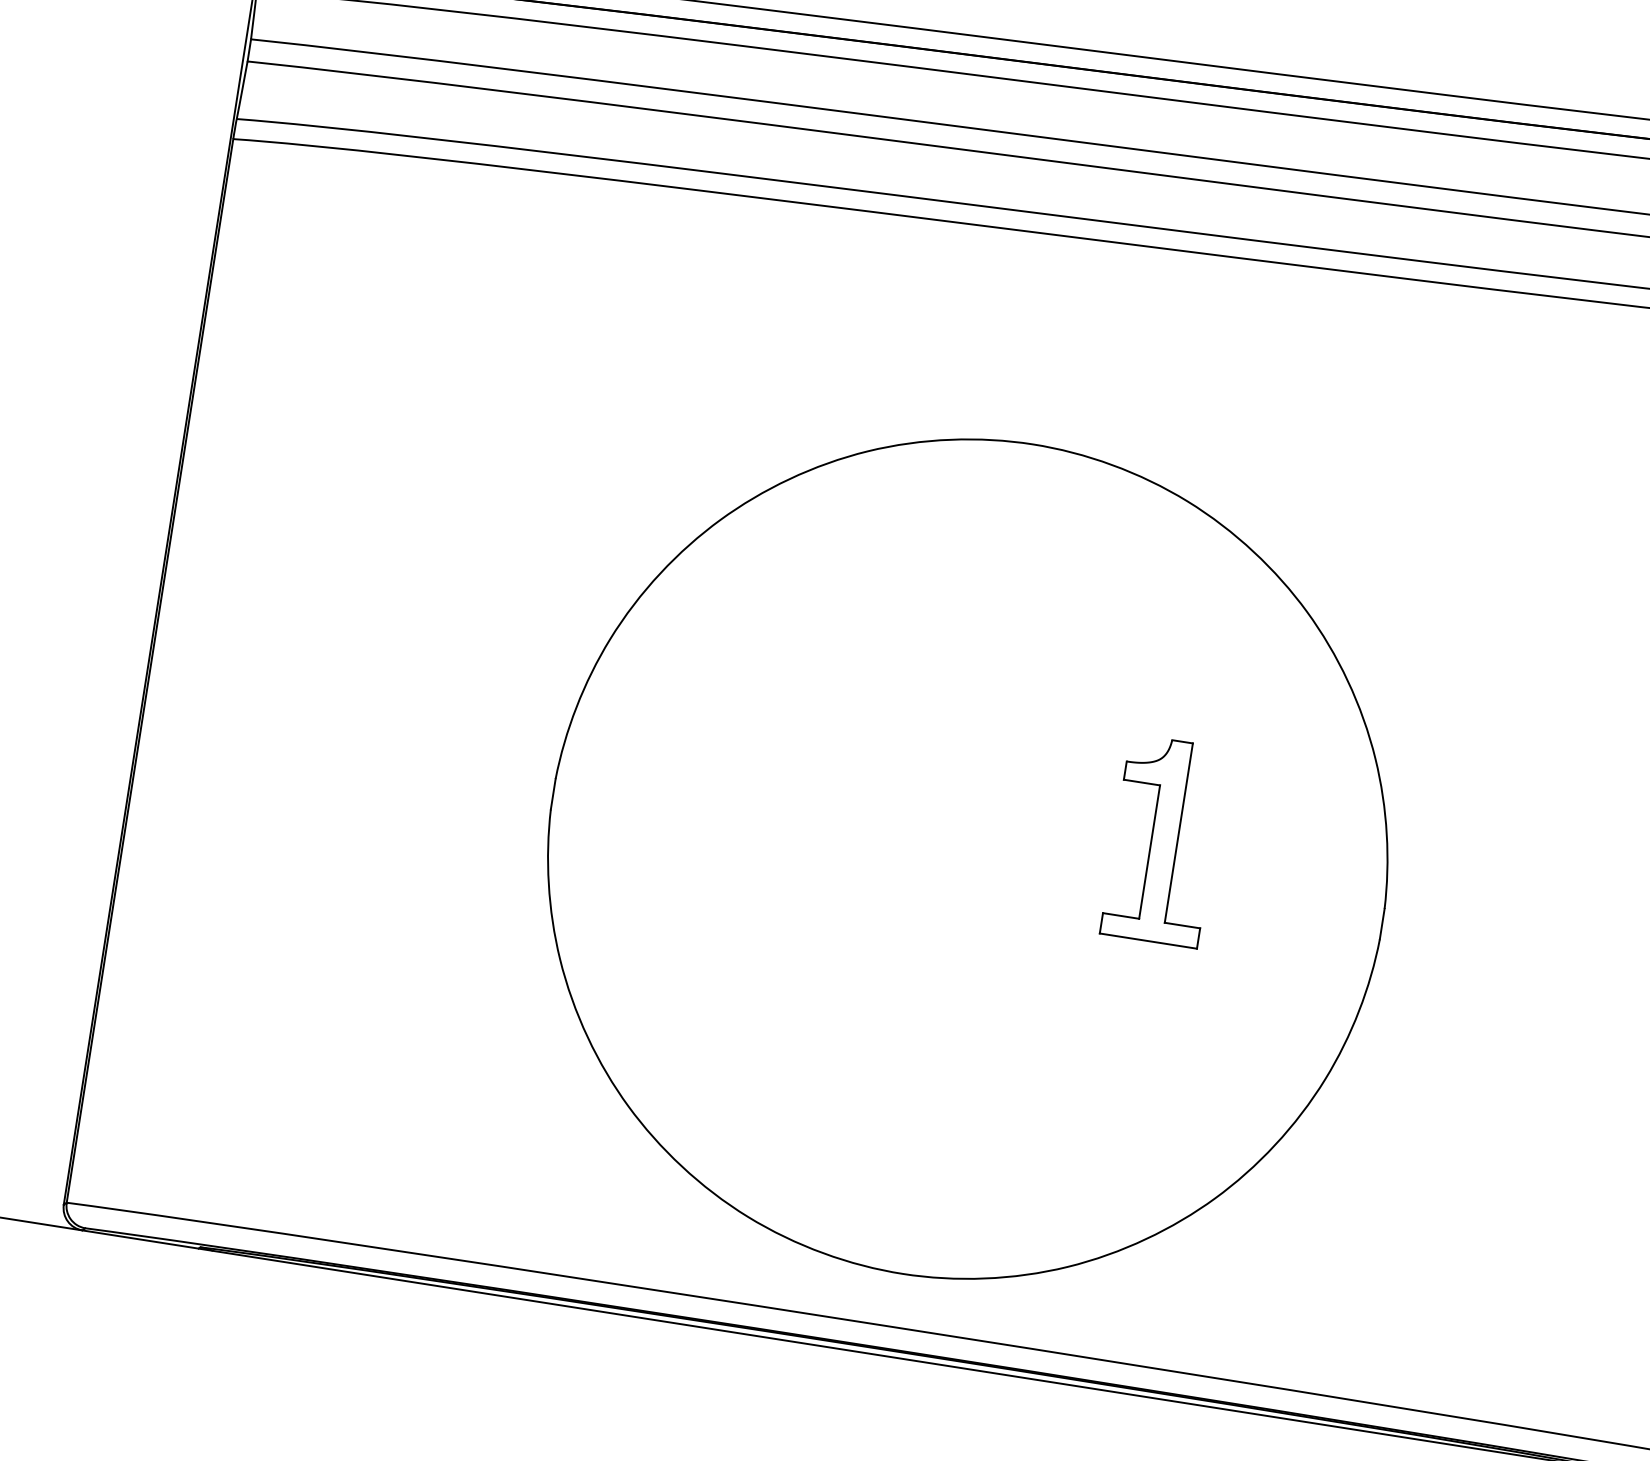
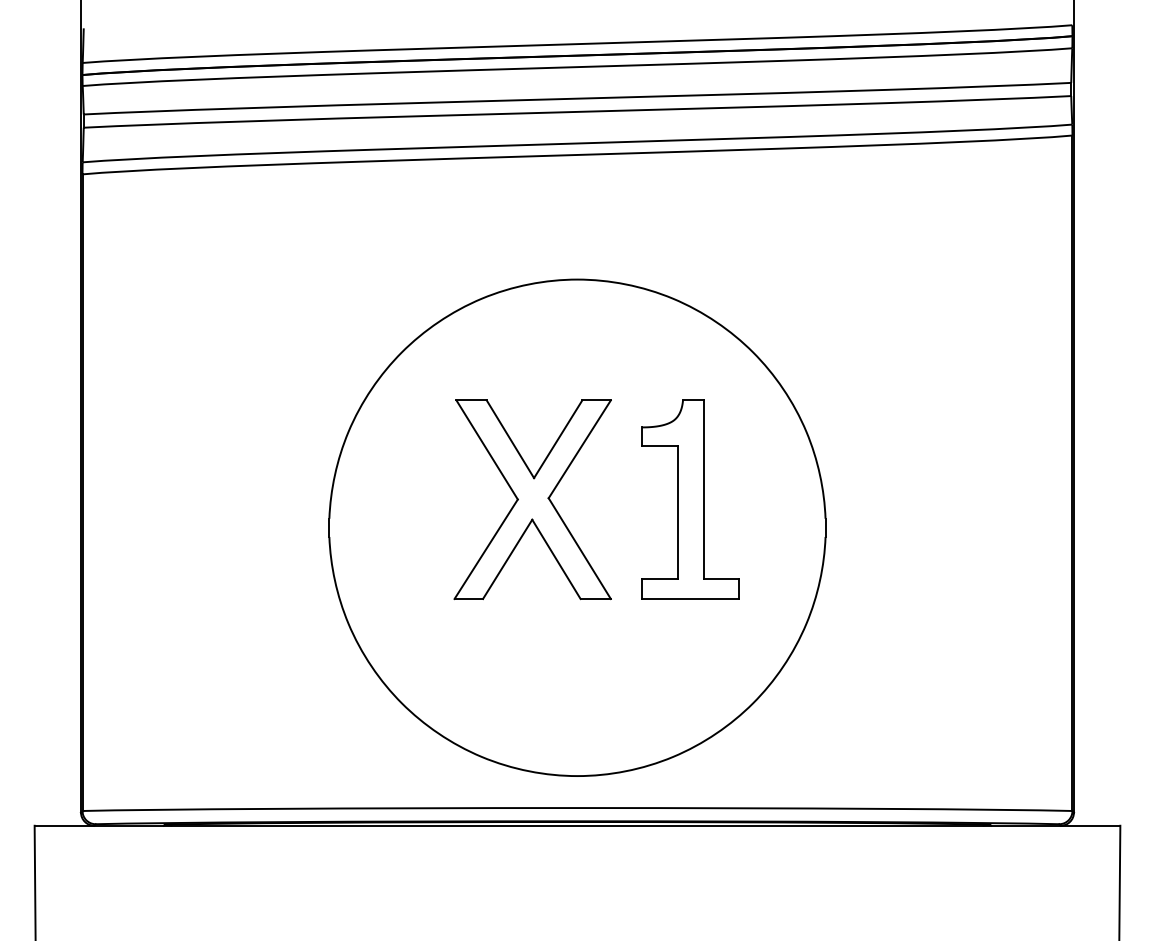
part: (900, 800) -> (532, 499), added
part: (1164, 841) -> (690, 499), size x1.67

